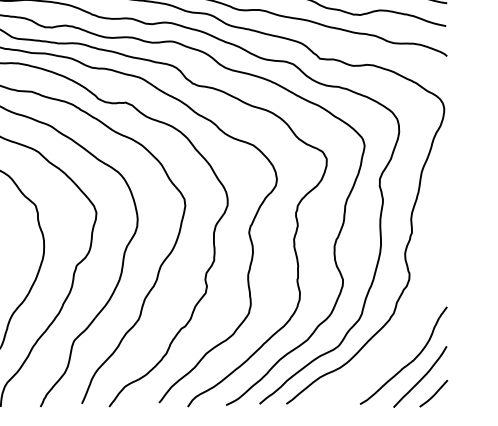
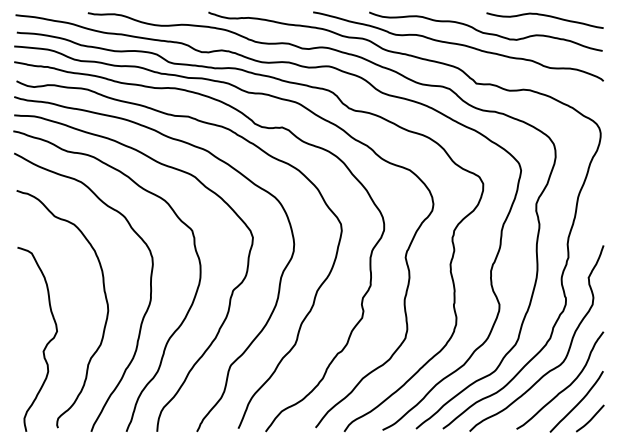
curve: (412, 323) -> (568, 348), added

